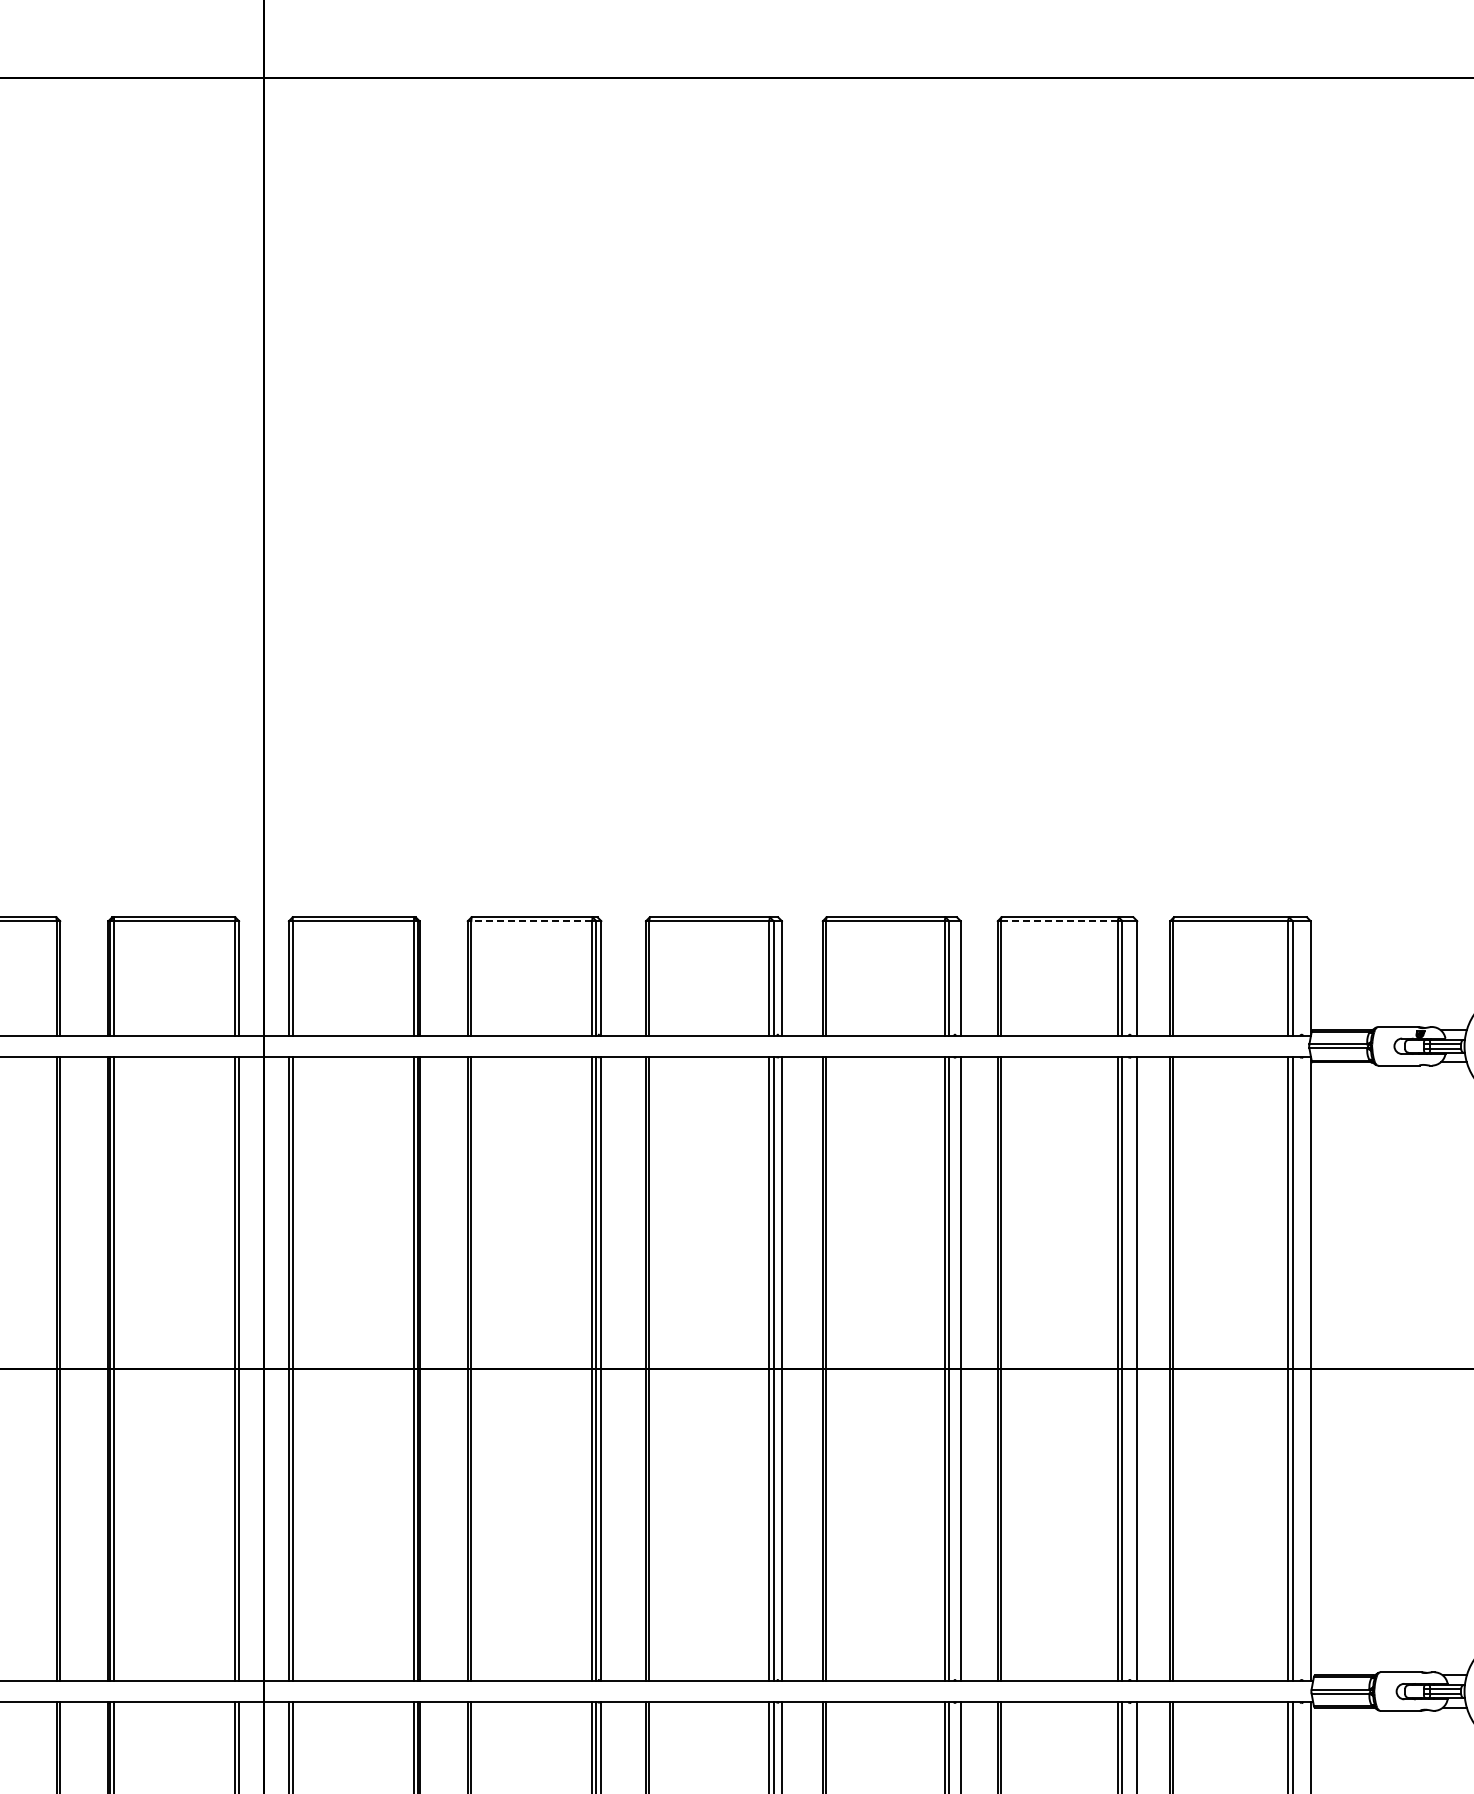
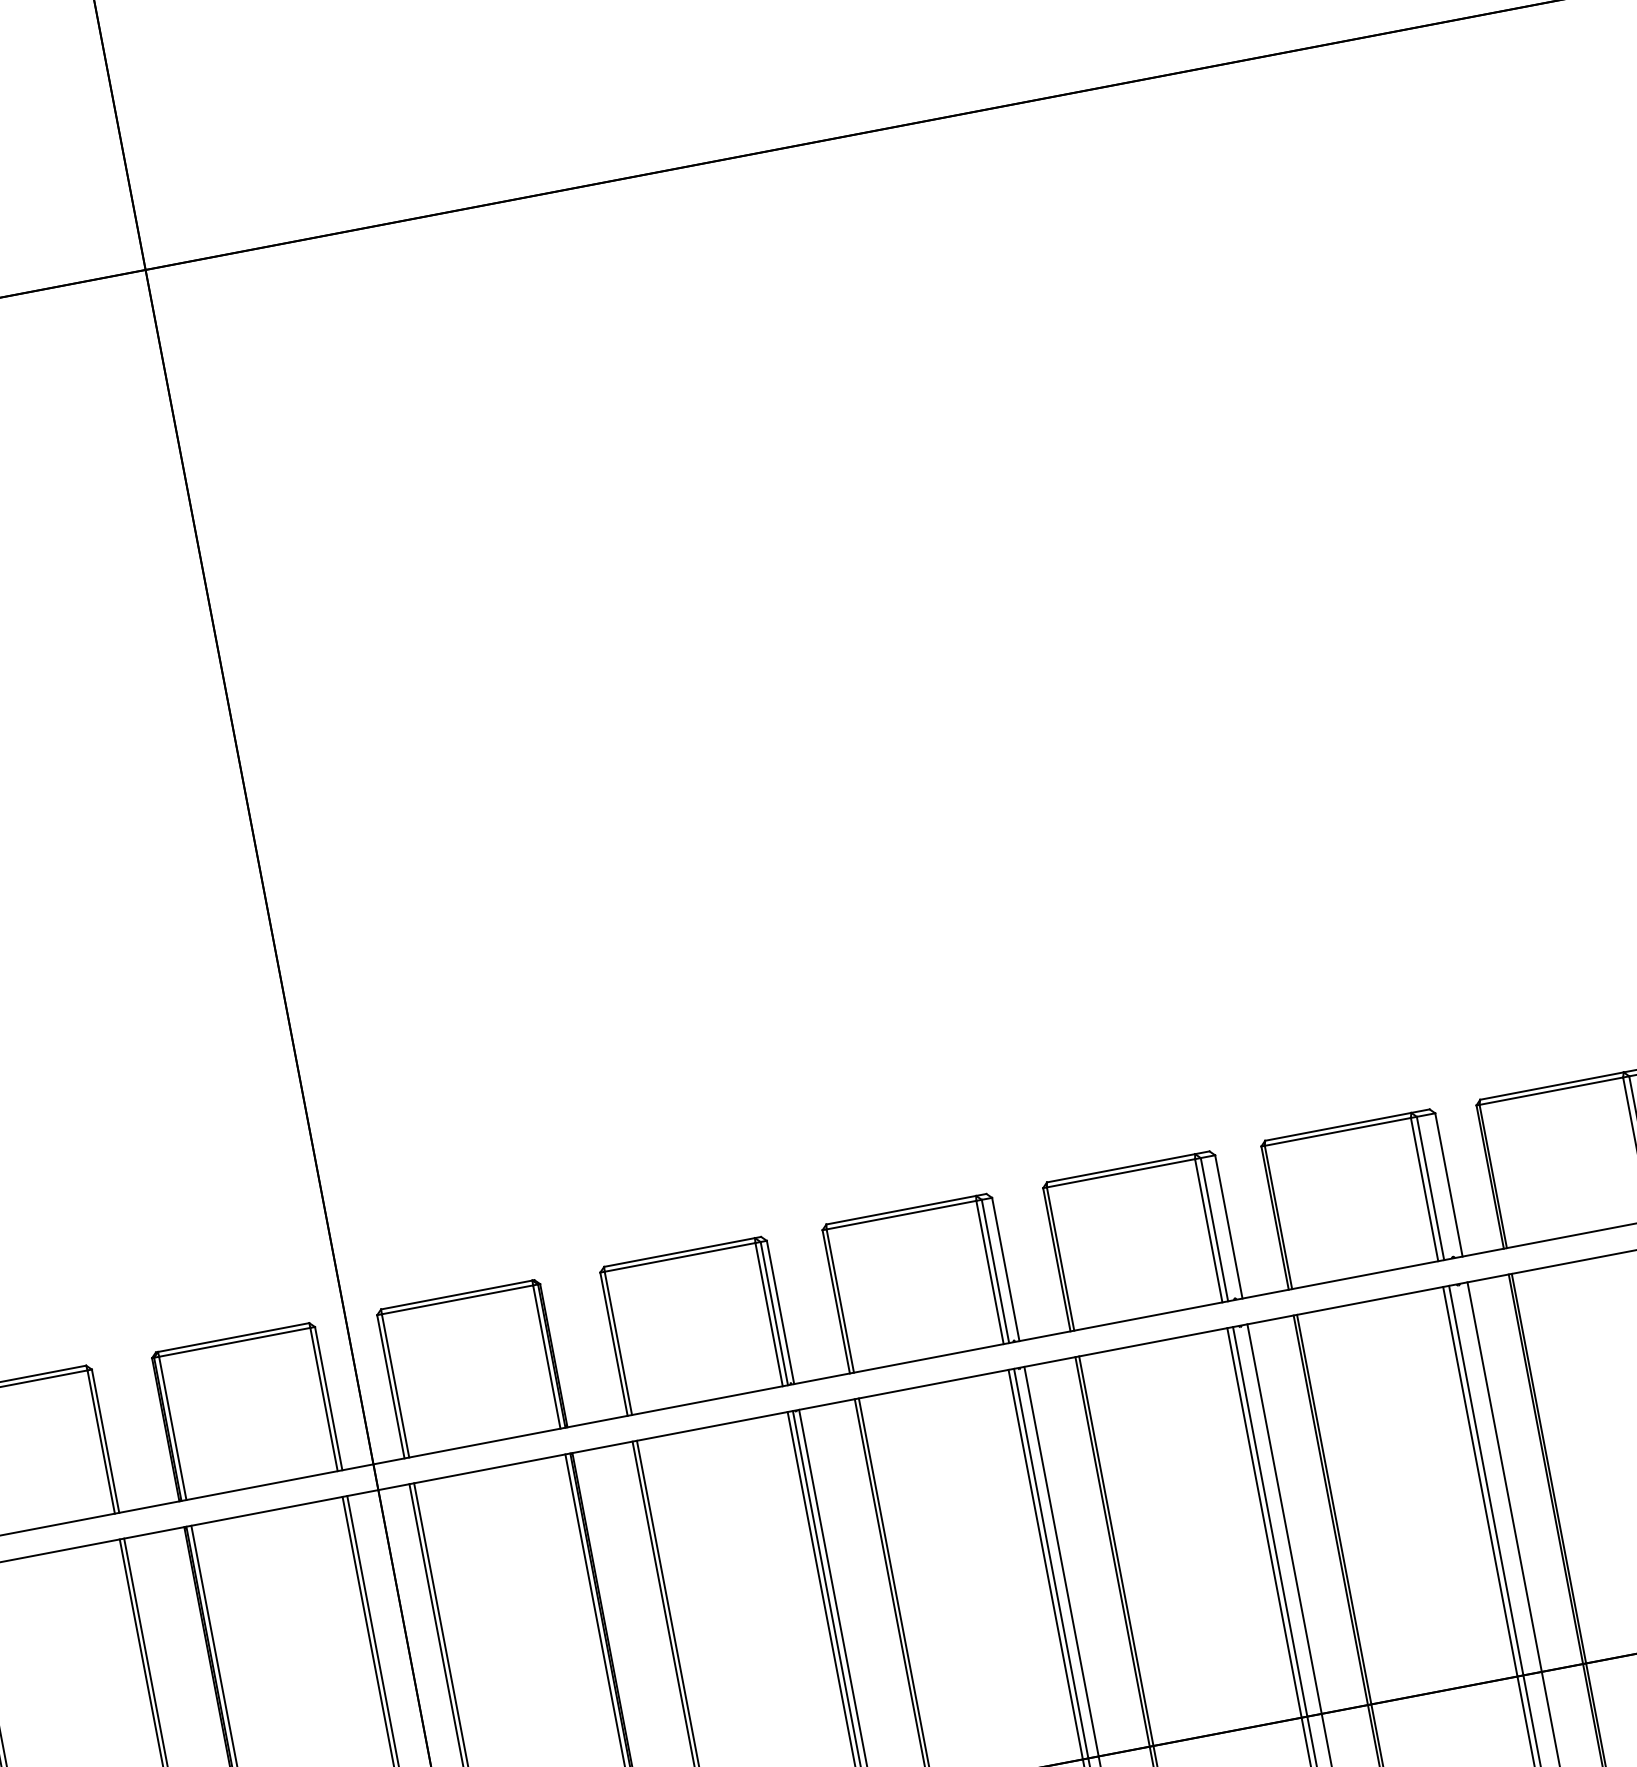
line: (531, 921) -> (679, 1257), dashed -> solid
line: (1059, 921) -> (1338, 1132), dashed -> solid

